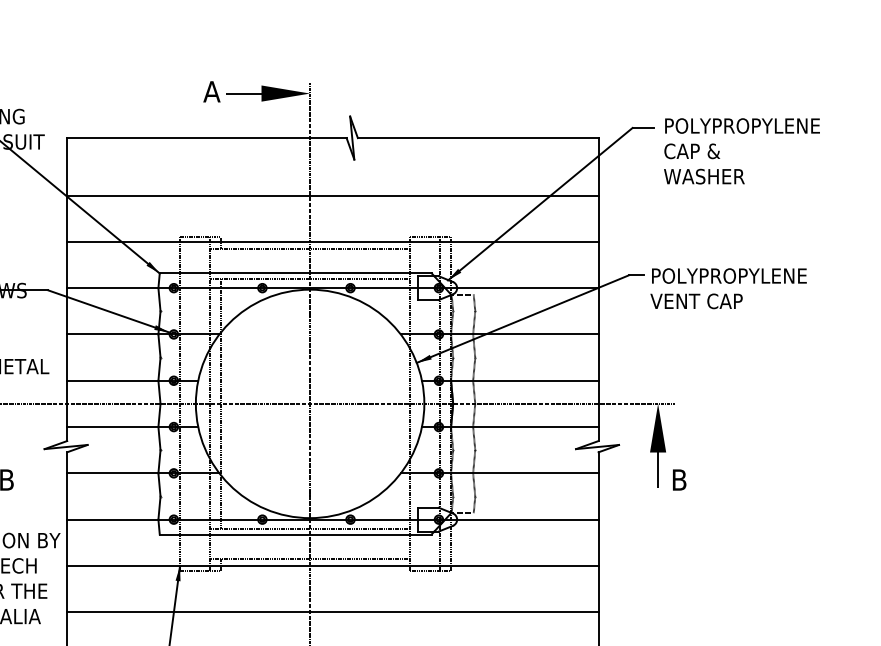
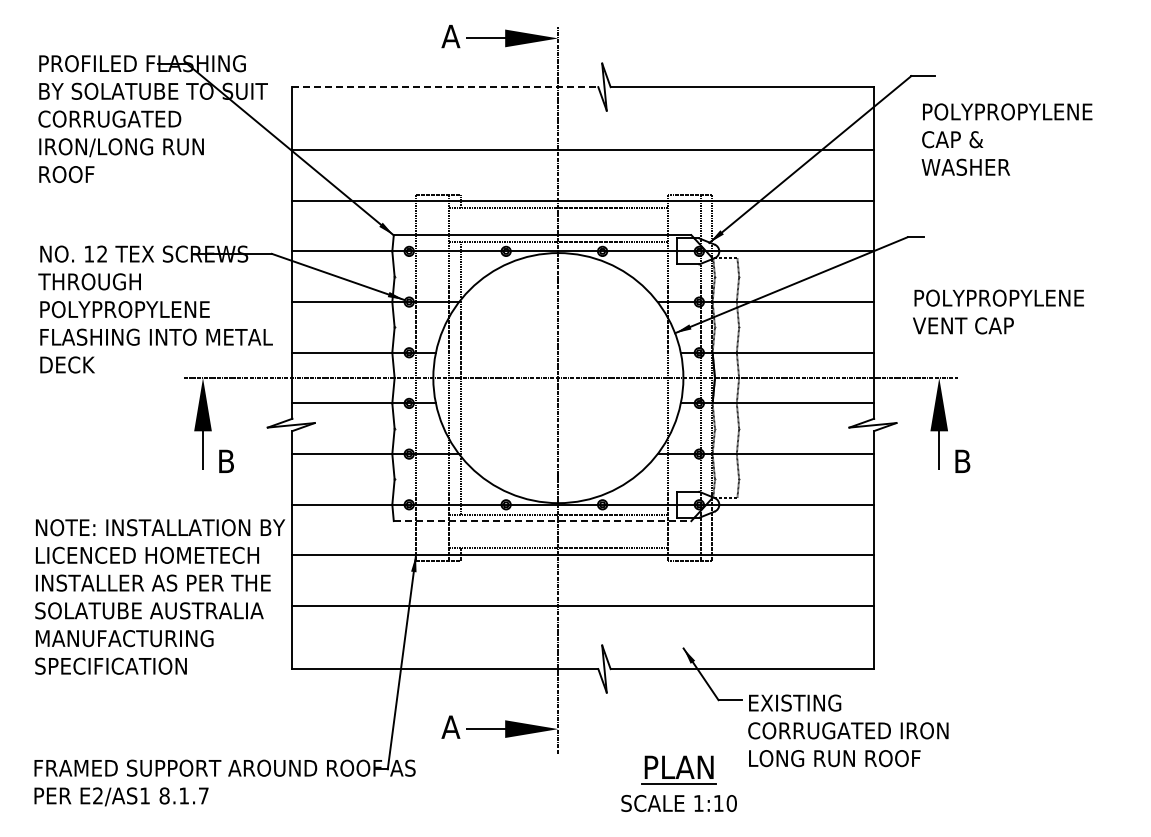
line: (207, 138) -> (445, 87), solid -> dashed
text: (741, 151) -> (1006, 139), moved
text: (728, 288) -> (998, 311), moved
line: (295, 534) -> (542, 521), solid -> dashed

